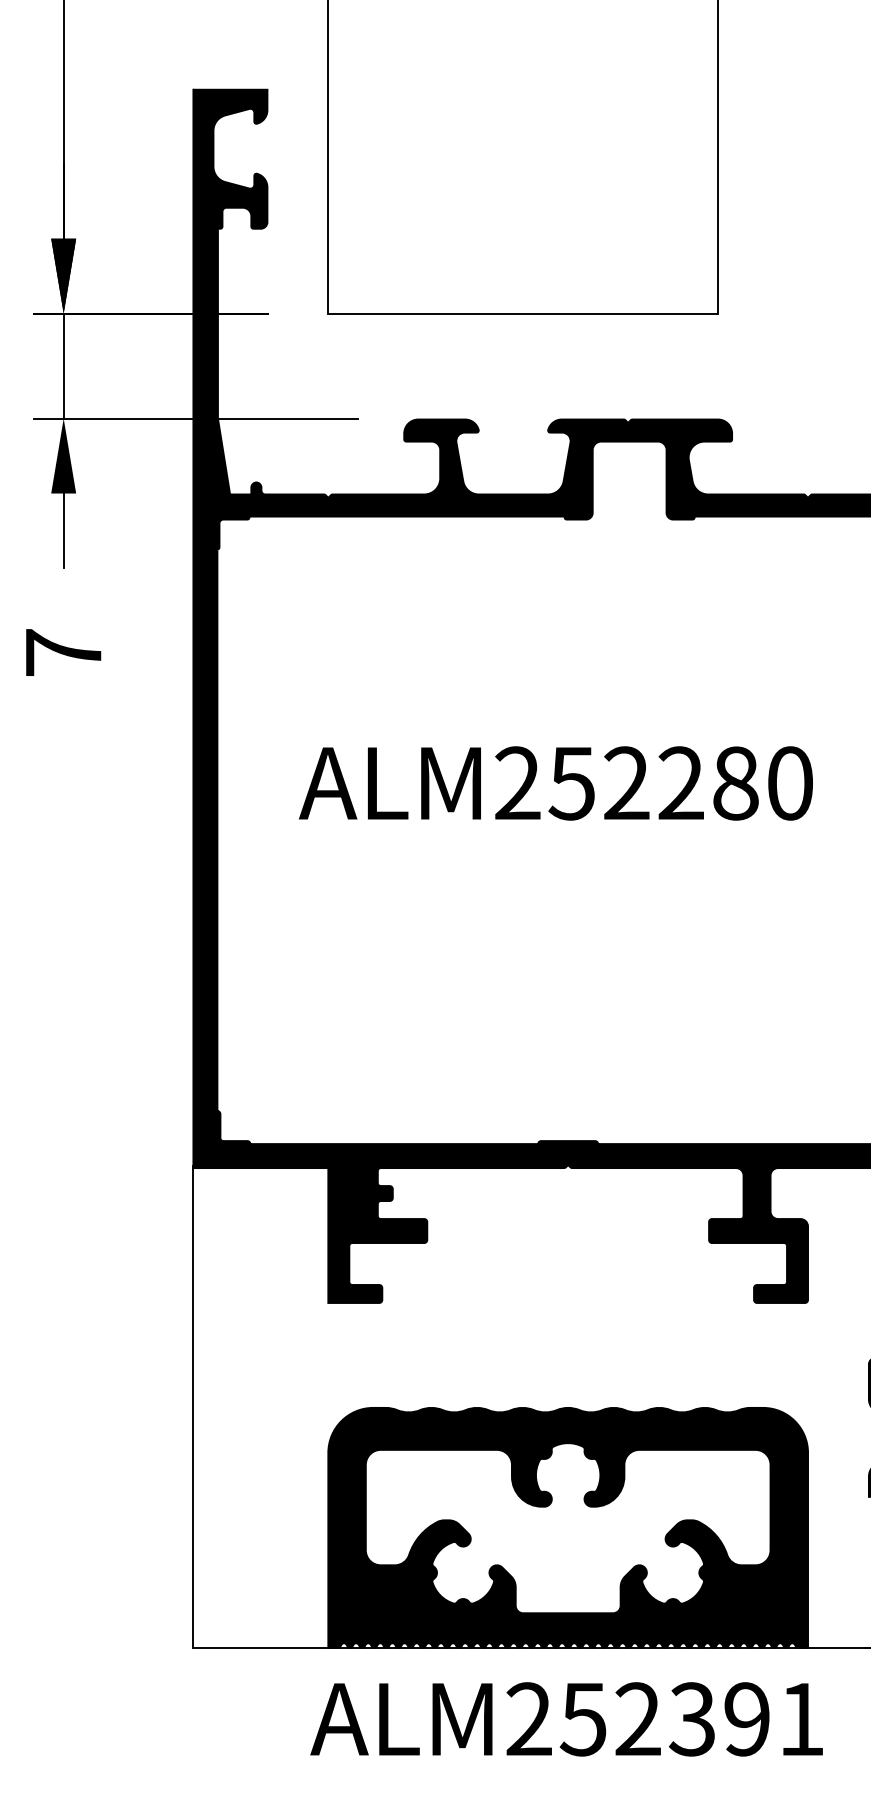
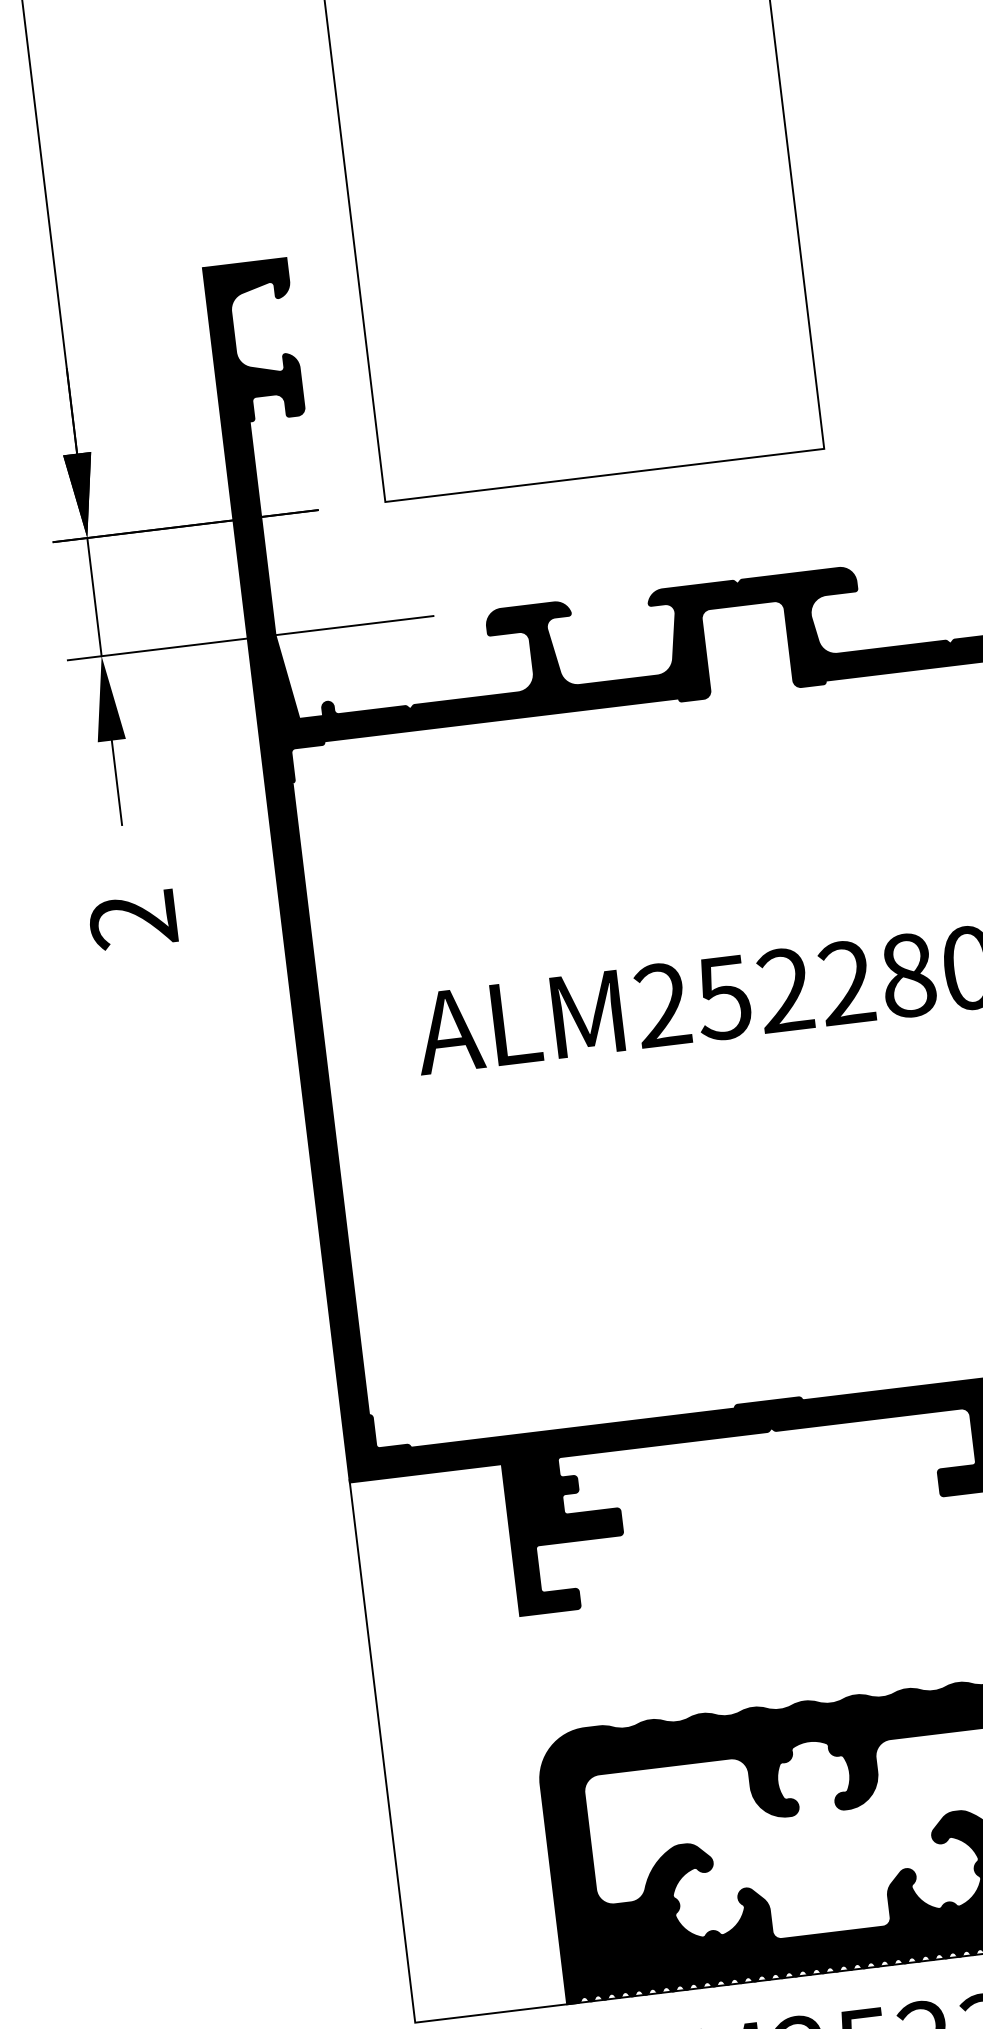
text: (63, 652) -> (133, 919), 7 -> 2

